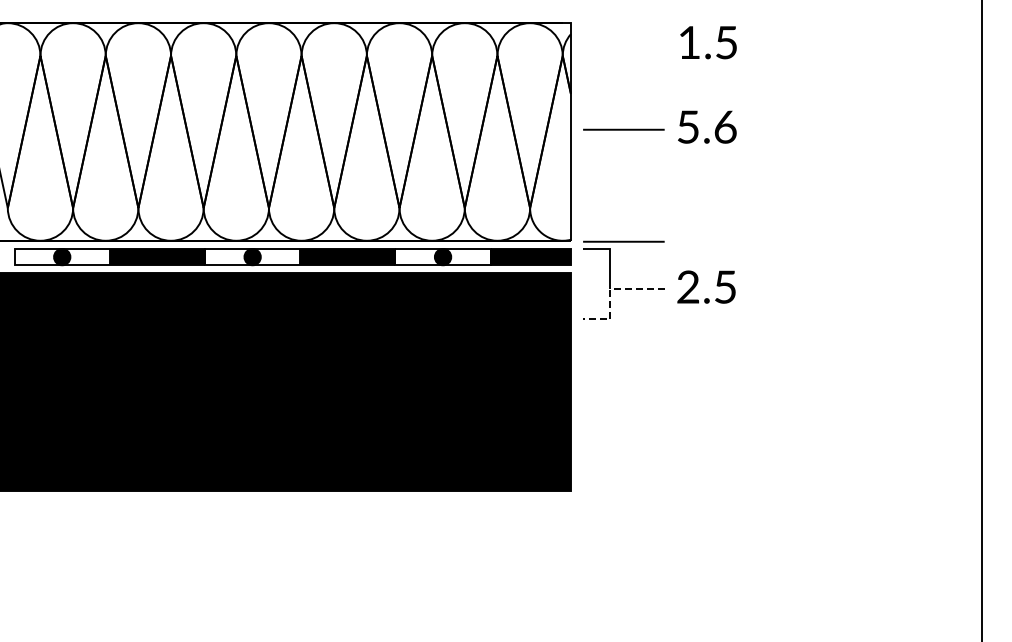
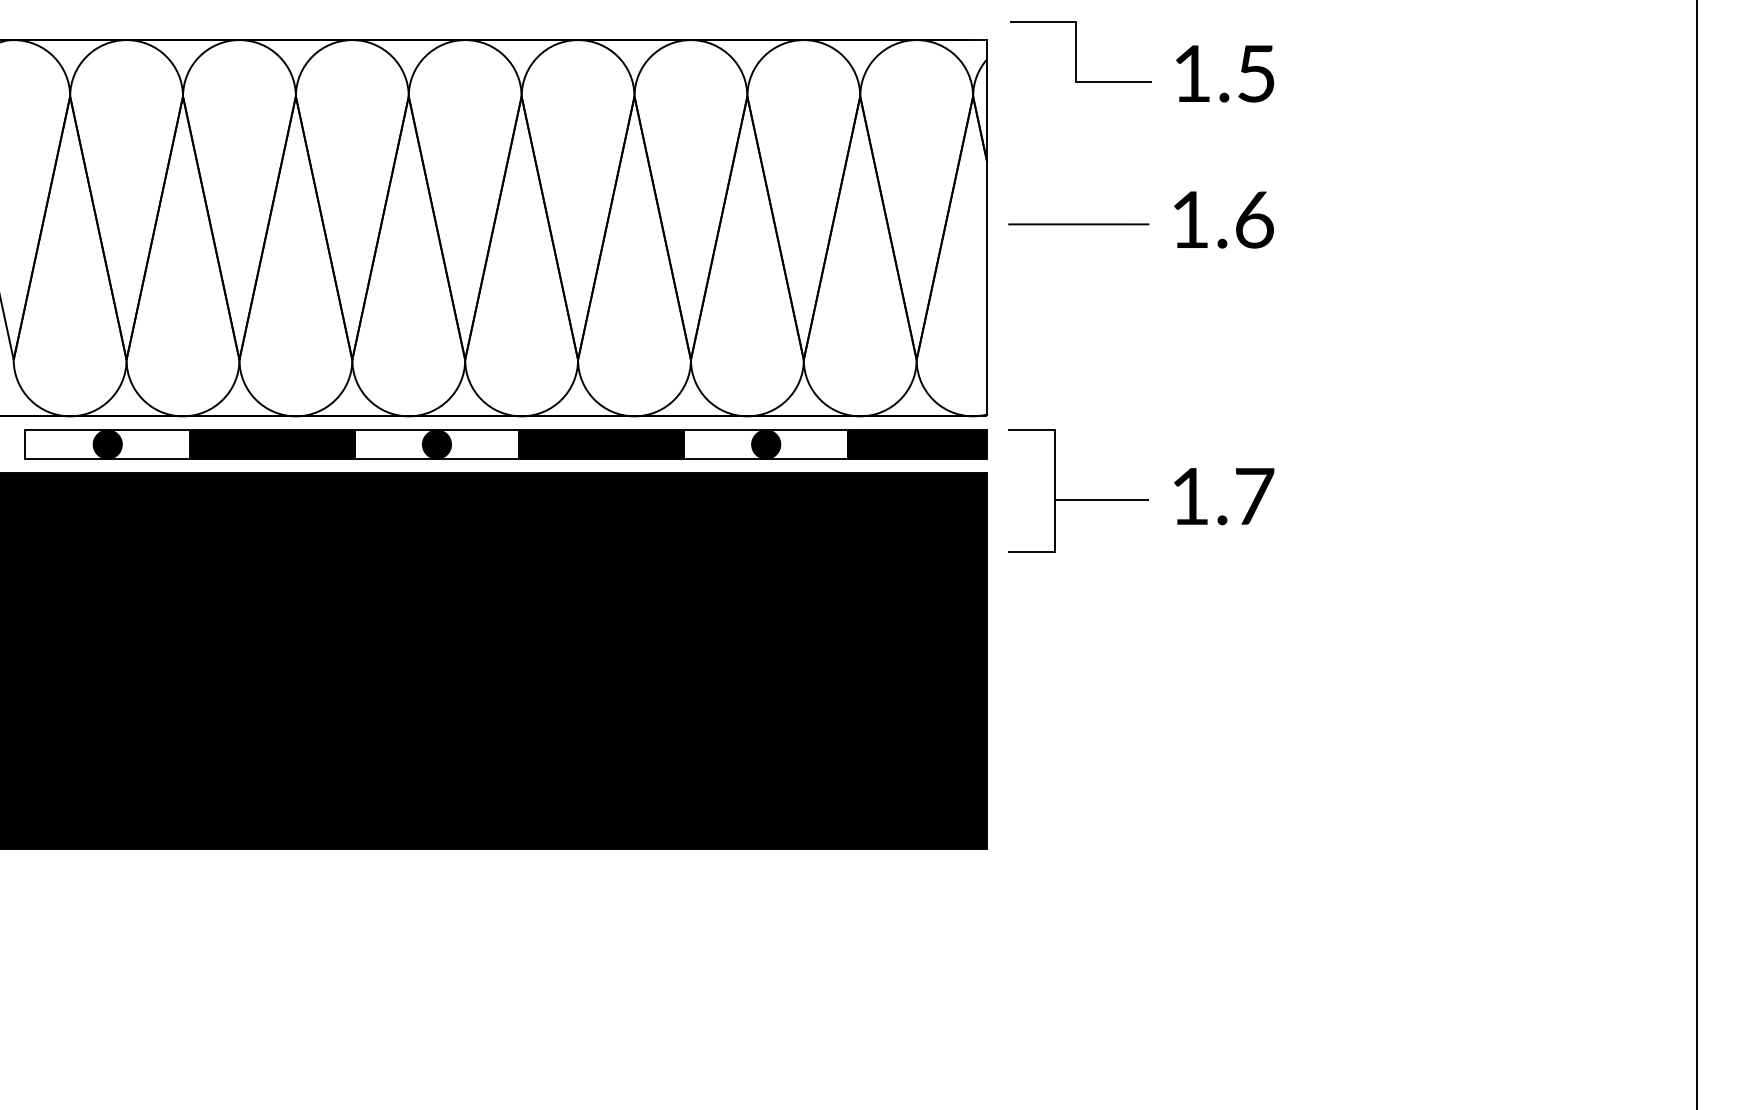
line: (622, 29) -> (1076, 51), added
text: (688, 126) -> (1190, 218), 5.6 -> 1.6
line: (623, 241) -> (1078, 417), removed
text: (706, 286) -> (1221, 495), 2.5 -> 1.7
line: (610, 291) -> (1055, 503), dashed -> solid

